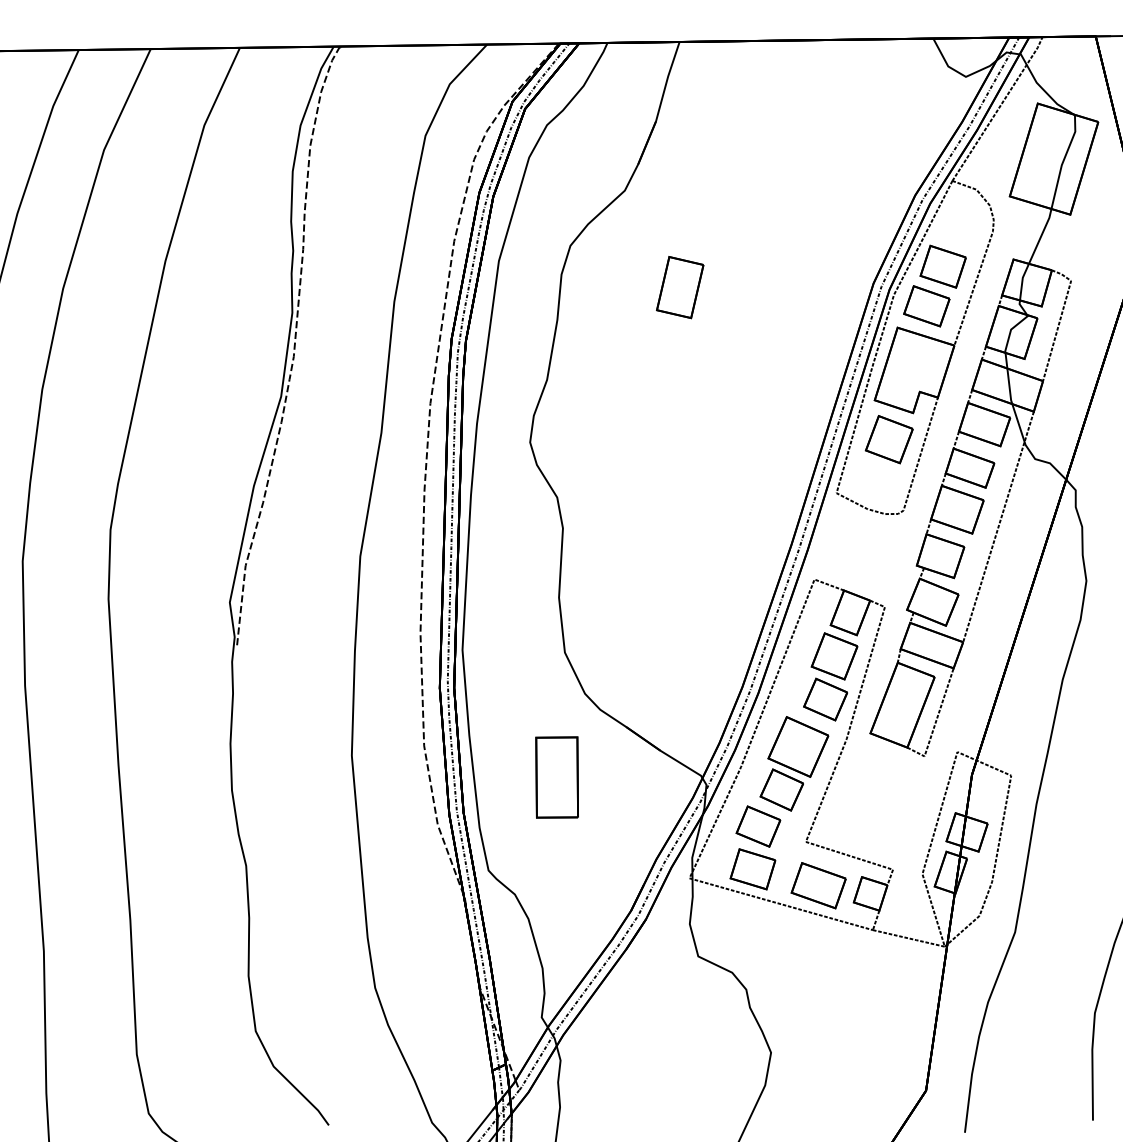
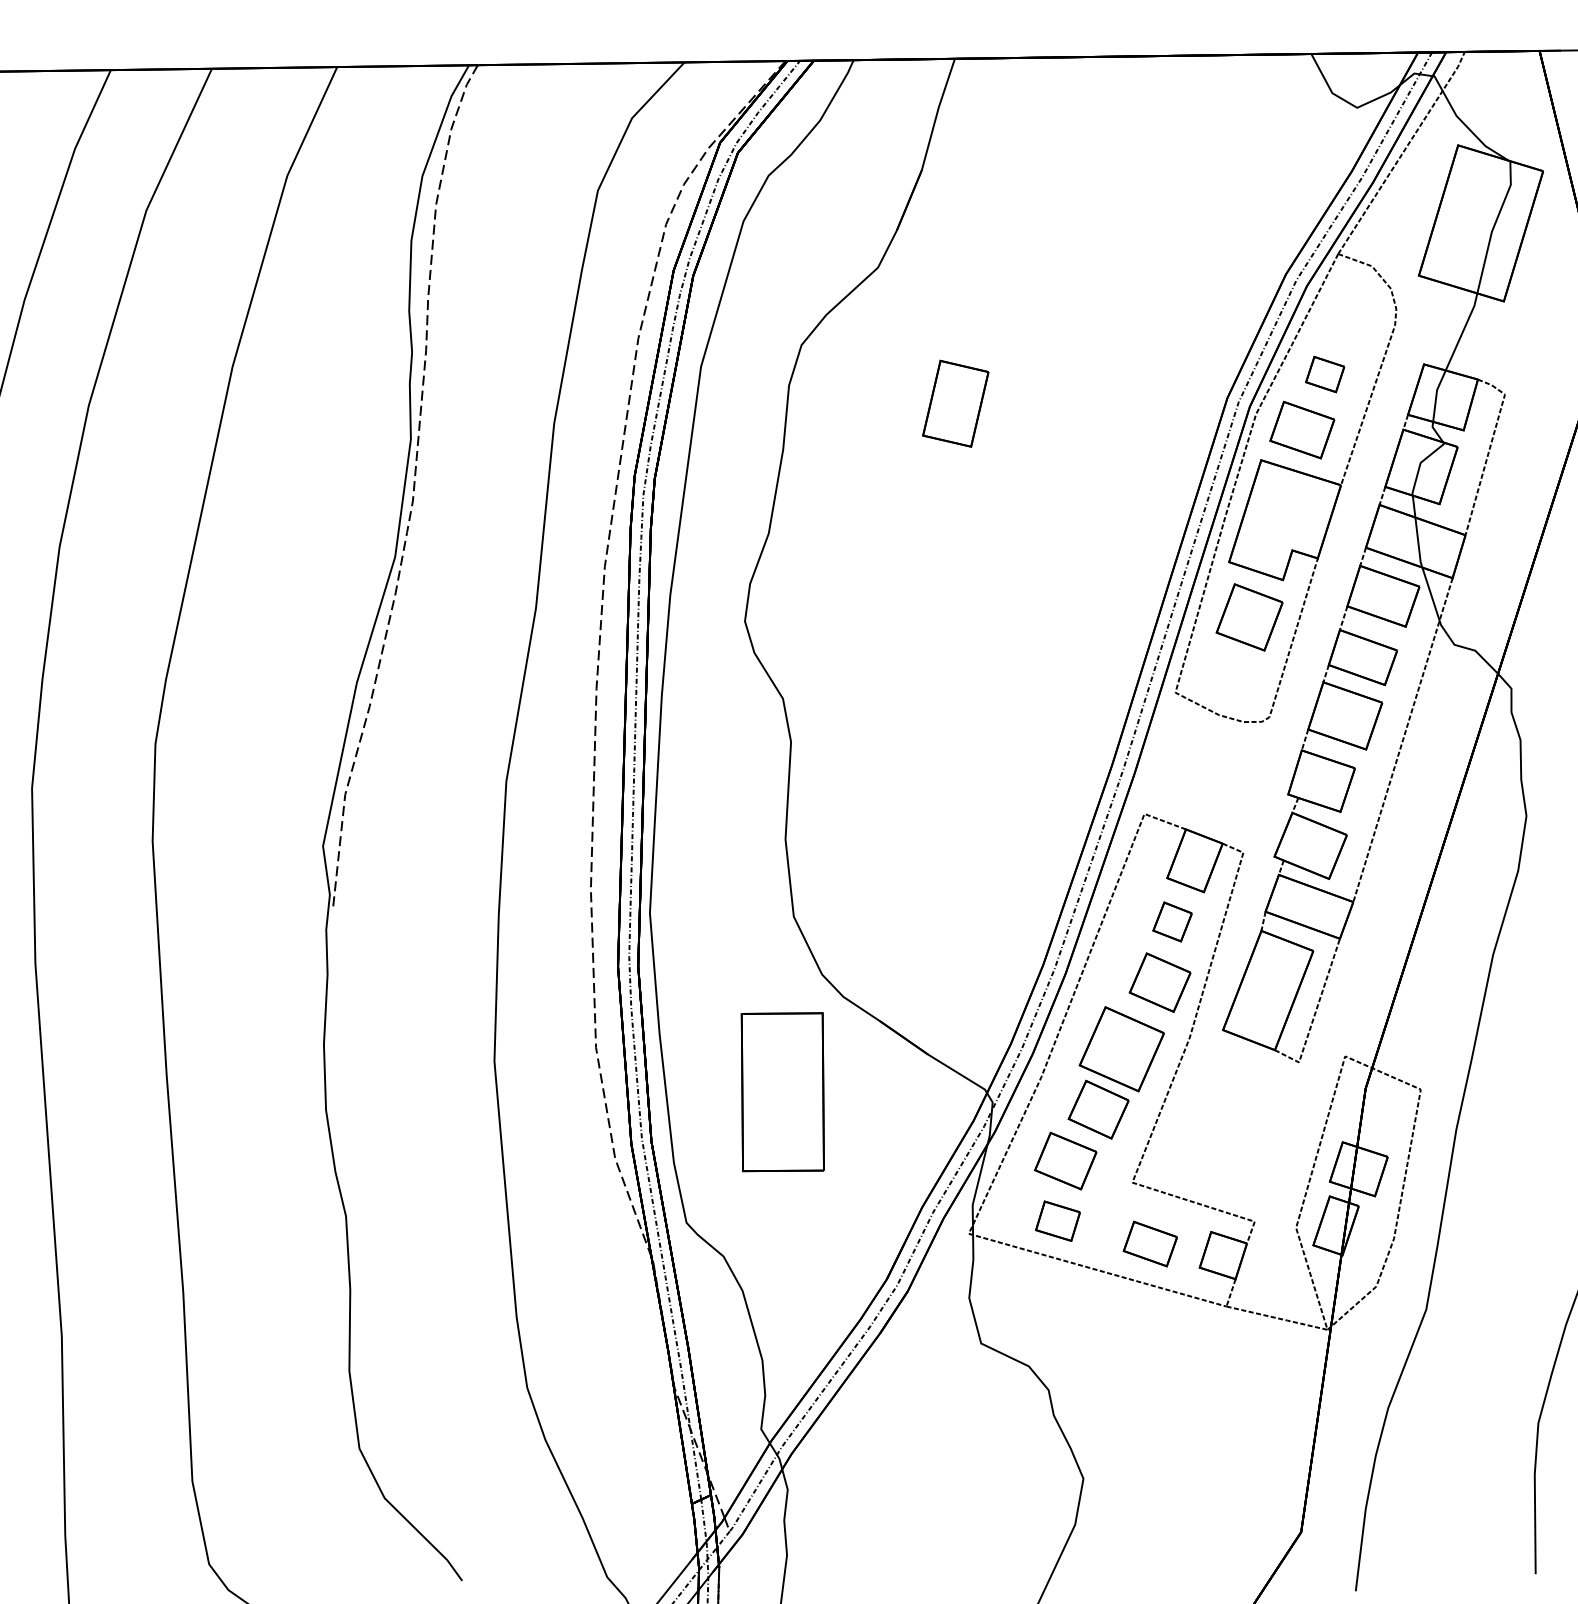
part: (942, 266) -> (1324, 374), size x0.6
part: (834, 656) -> (1172, 921), size x0.6
part: (556, 777) -> (782, 1091), size x1.4
part: (752, 869) -> (1057, 1221), size x0.7
part: (818, 885) -> (1150, 1243), size x0.7

